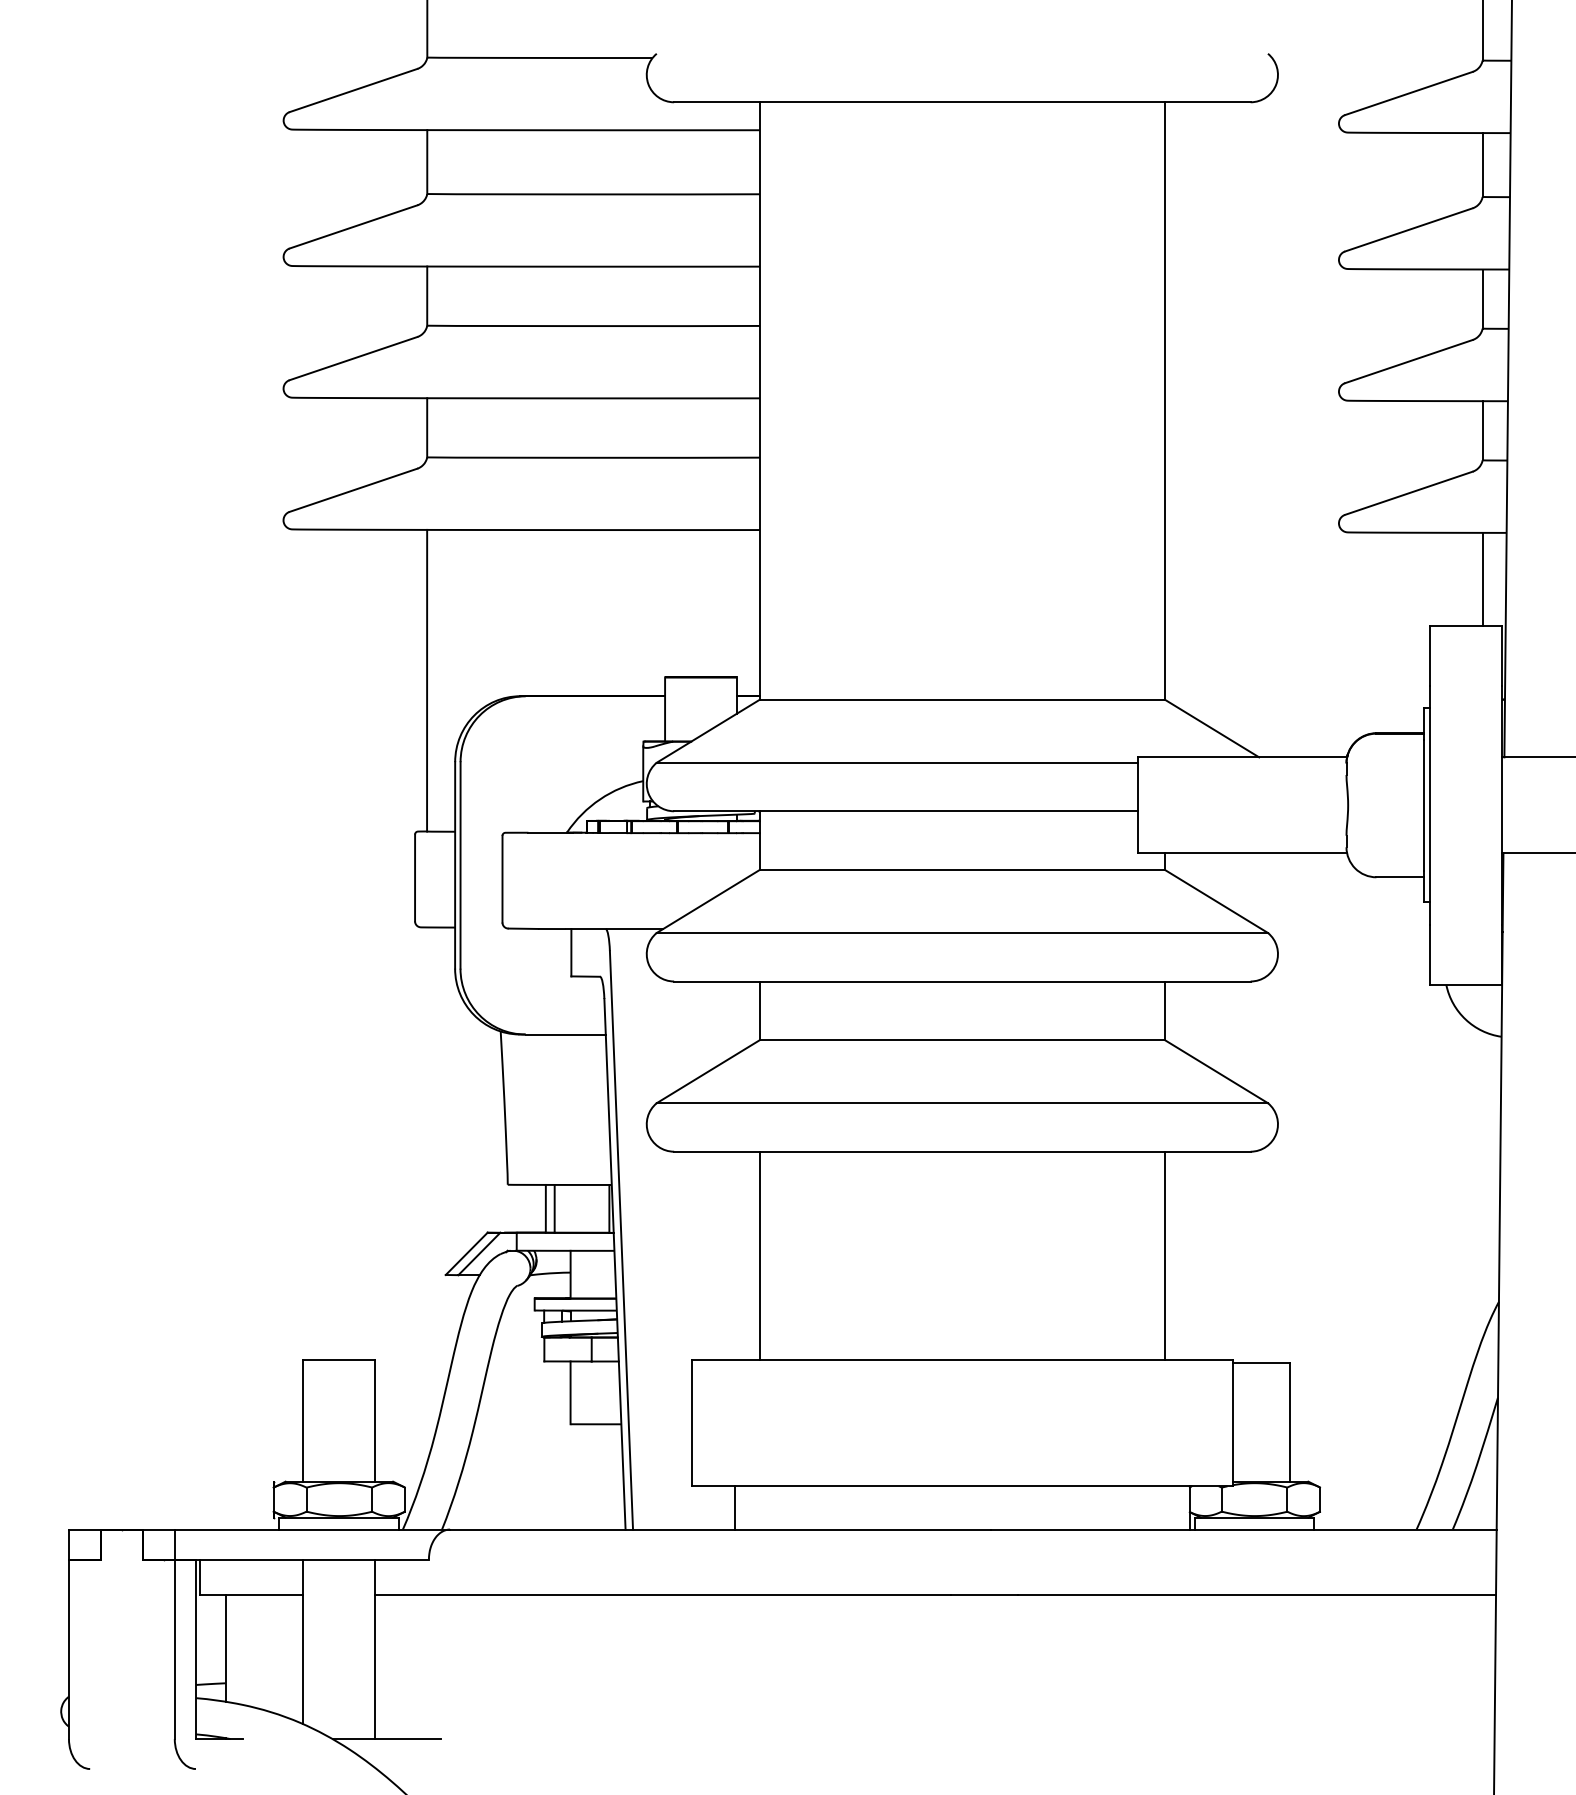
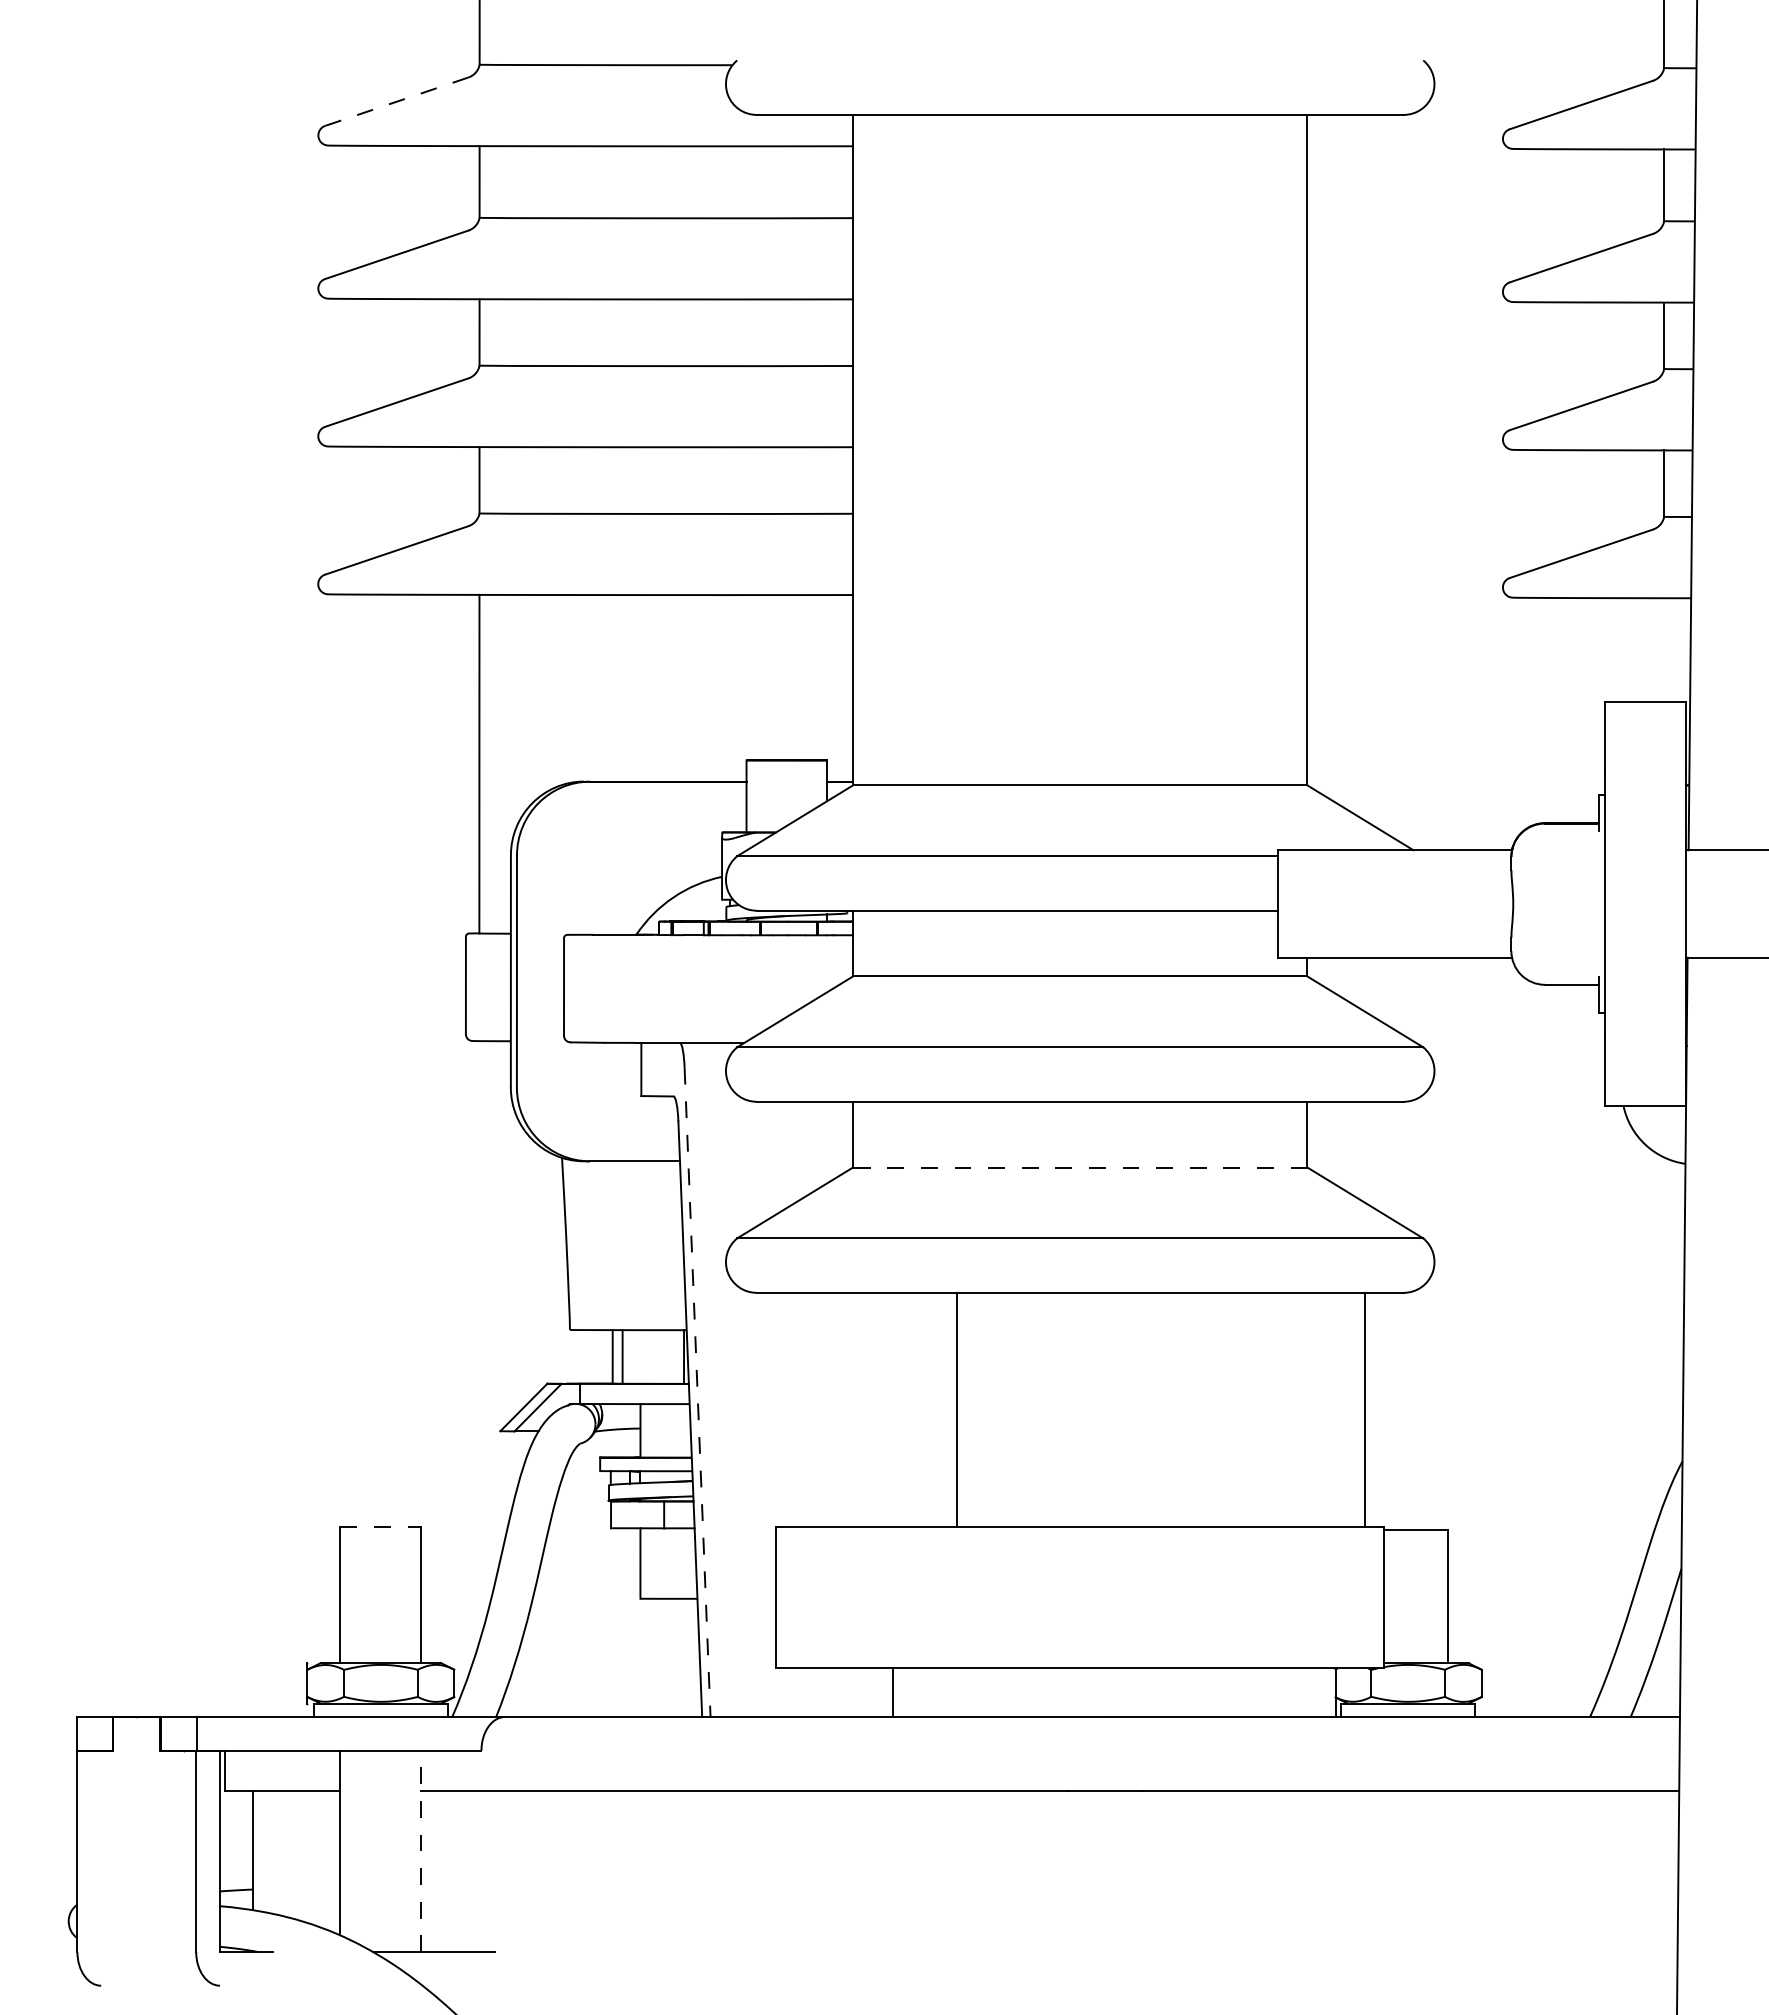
line: (353, 90) -> (396, 101), solid -> dashed
line: (1482, 579) -> (1664, 650), removed
line: (1424, 804) -> (1598, 903), removed
line: (961, 1040) -> (1079, 1167), solid -> dashed
line: (621, 1240) -> (697, 1392), solid -> dashed
line: (760, 1255) -> (957, 1409), moved
line: (1164, 1255) -> (1365, 1409), moved
line: (339, 1359) -> (381, 1526), solid -> dashed
line: (734, 1507) -> (892, 1692), moved
line: (375, 1649) -> (421, 1851), solid -> dashed

